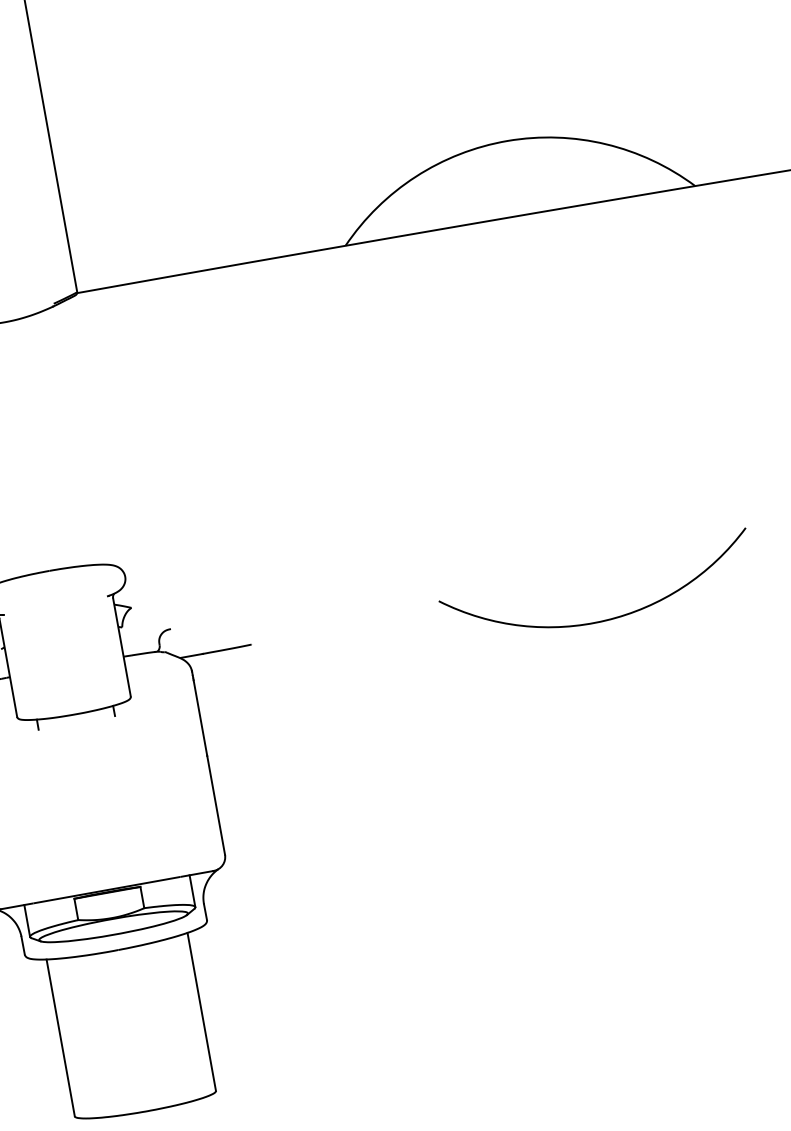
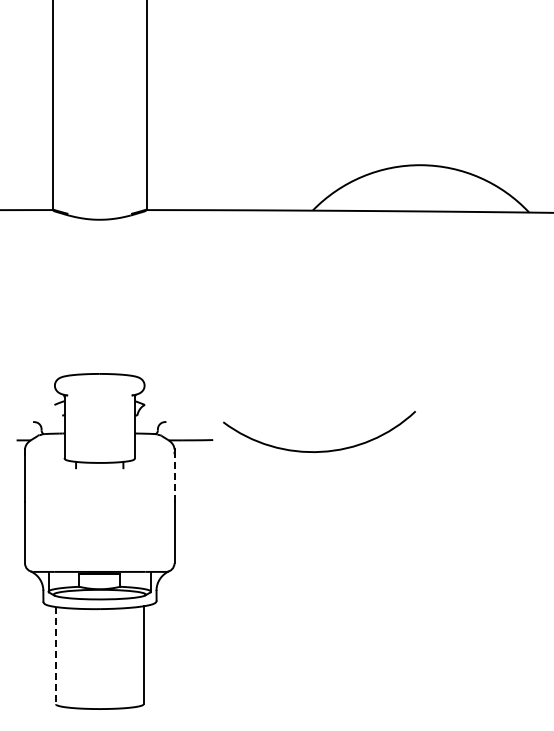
arc: (605, 618) -> (321, 450), moved
line: (200, 717) -> (174, 478), solid -> dashed
line: (61, 1037) -> (56, 655), solid -> dashed

